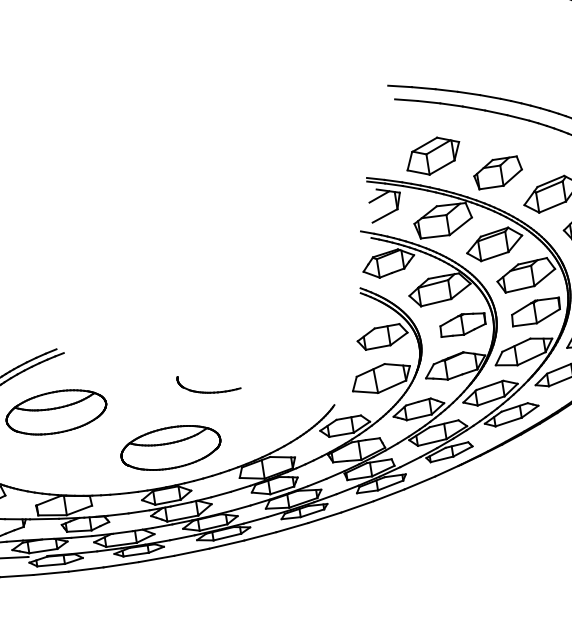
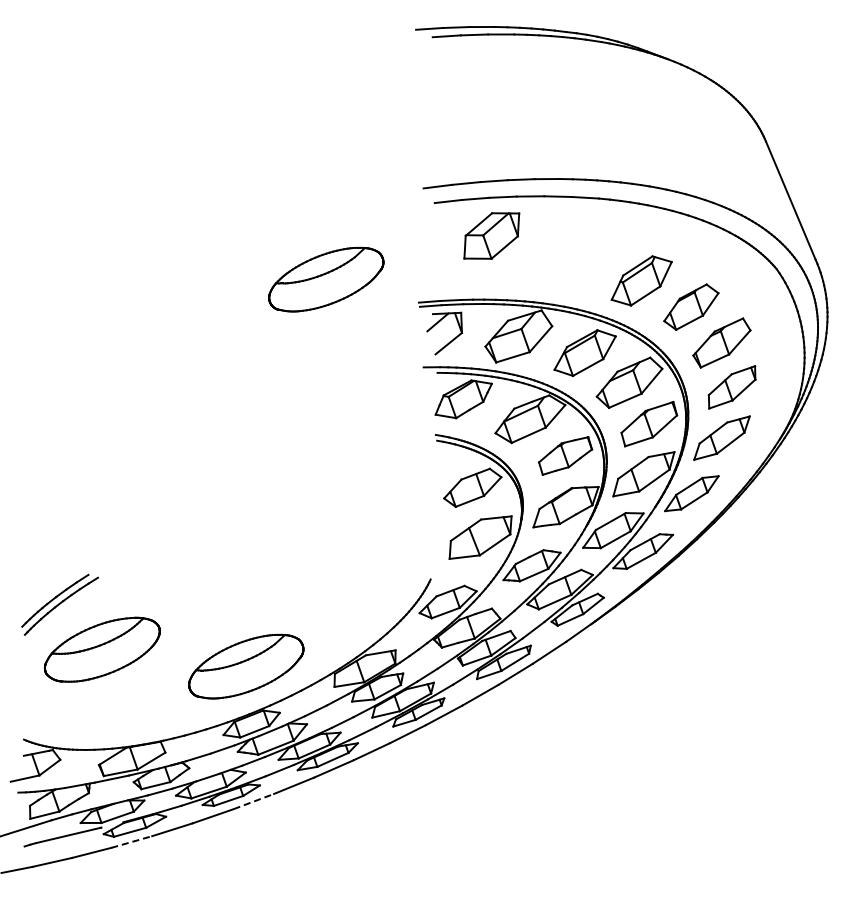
part: (295, 145) -> (326, 279), added
part: (433, 155) -> (491, 235), moved
part: (497, 172) -> (572, 267), removed
part: (207, 388) -> (276, 587), removed
line: (156, 558) -> (253, 801), solid -> dashed
line: (51, 573) -> (132, 841), solid -> dashed

